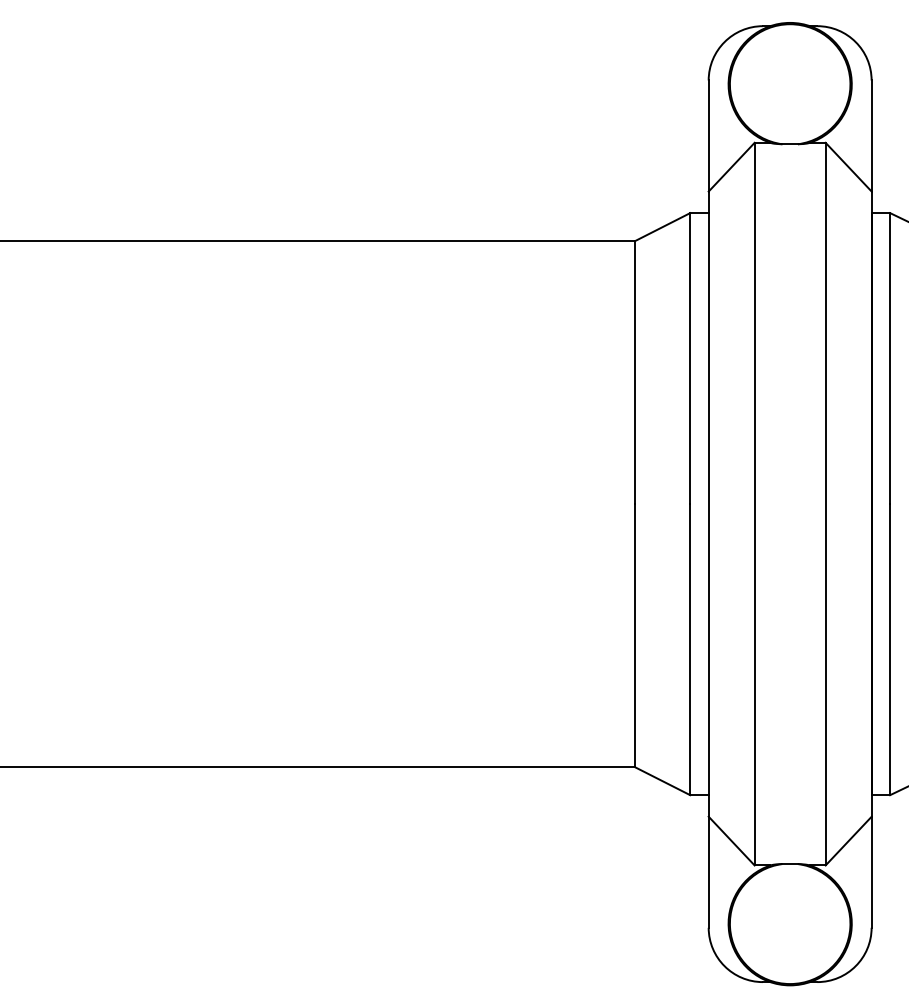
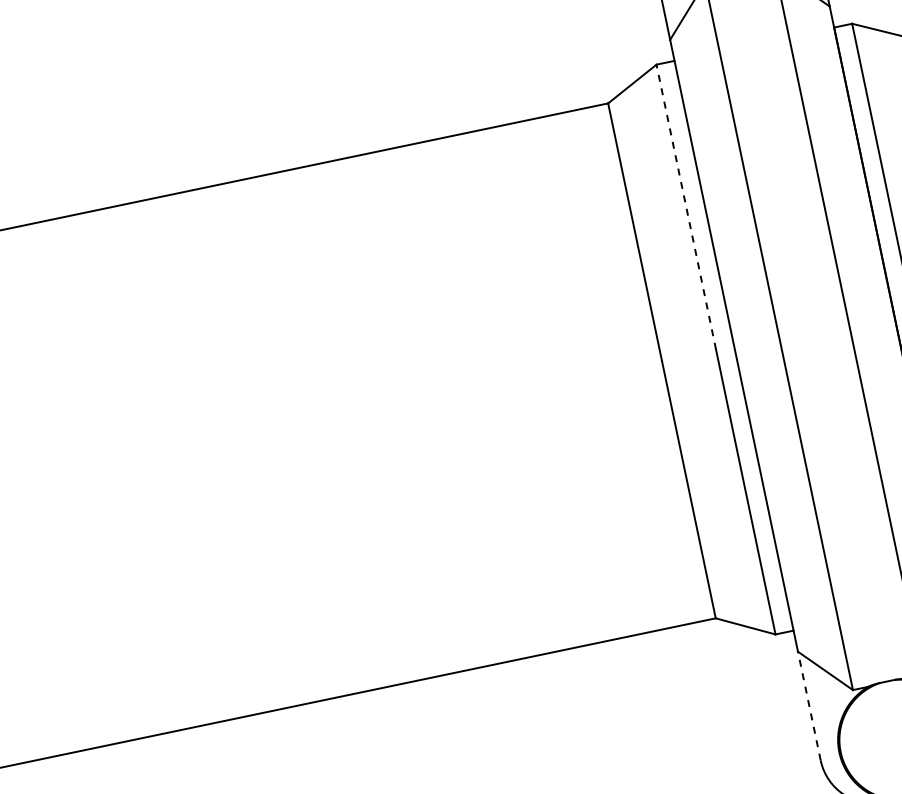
line: (690, 358) -> (686, 206), solid -> dashed
line: (708, 872) -> (809, 706), solid -> dashed

